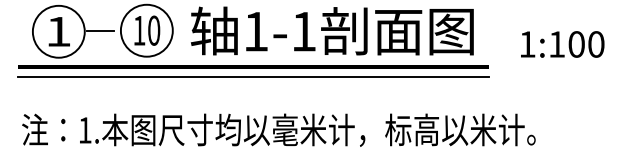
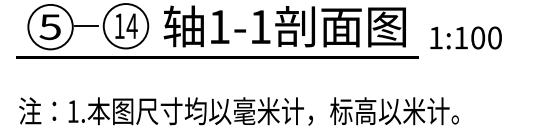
text: (153, 31) -> (131, 26), 10 -> 14
text: (57, 32) -> (49, 27), 1 -> 5
text: (561, 43) -> (465, 37), moved
line: (253, 76) -> (217, 65), removed

